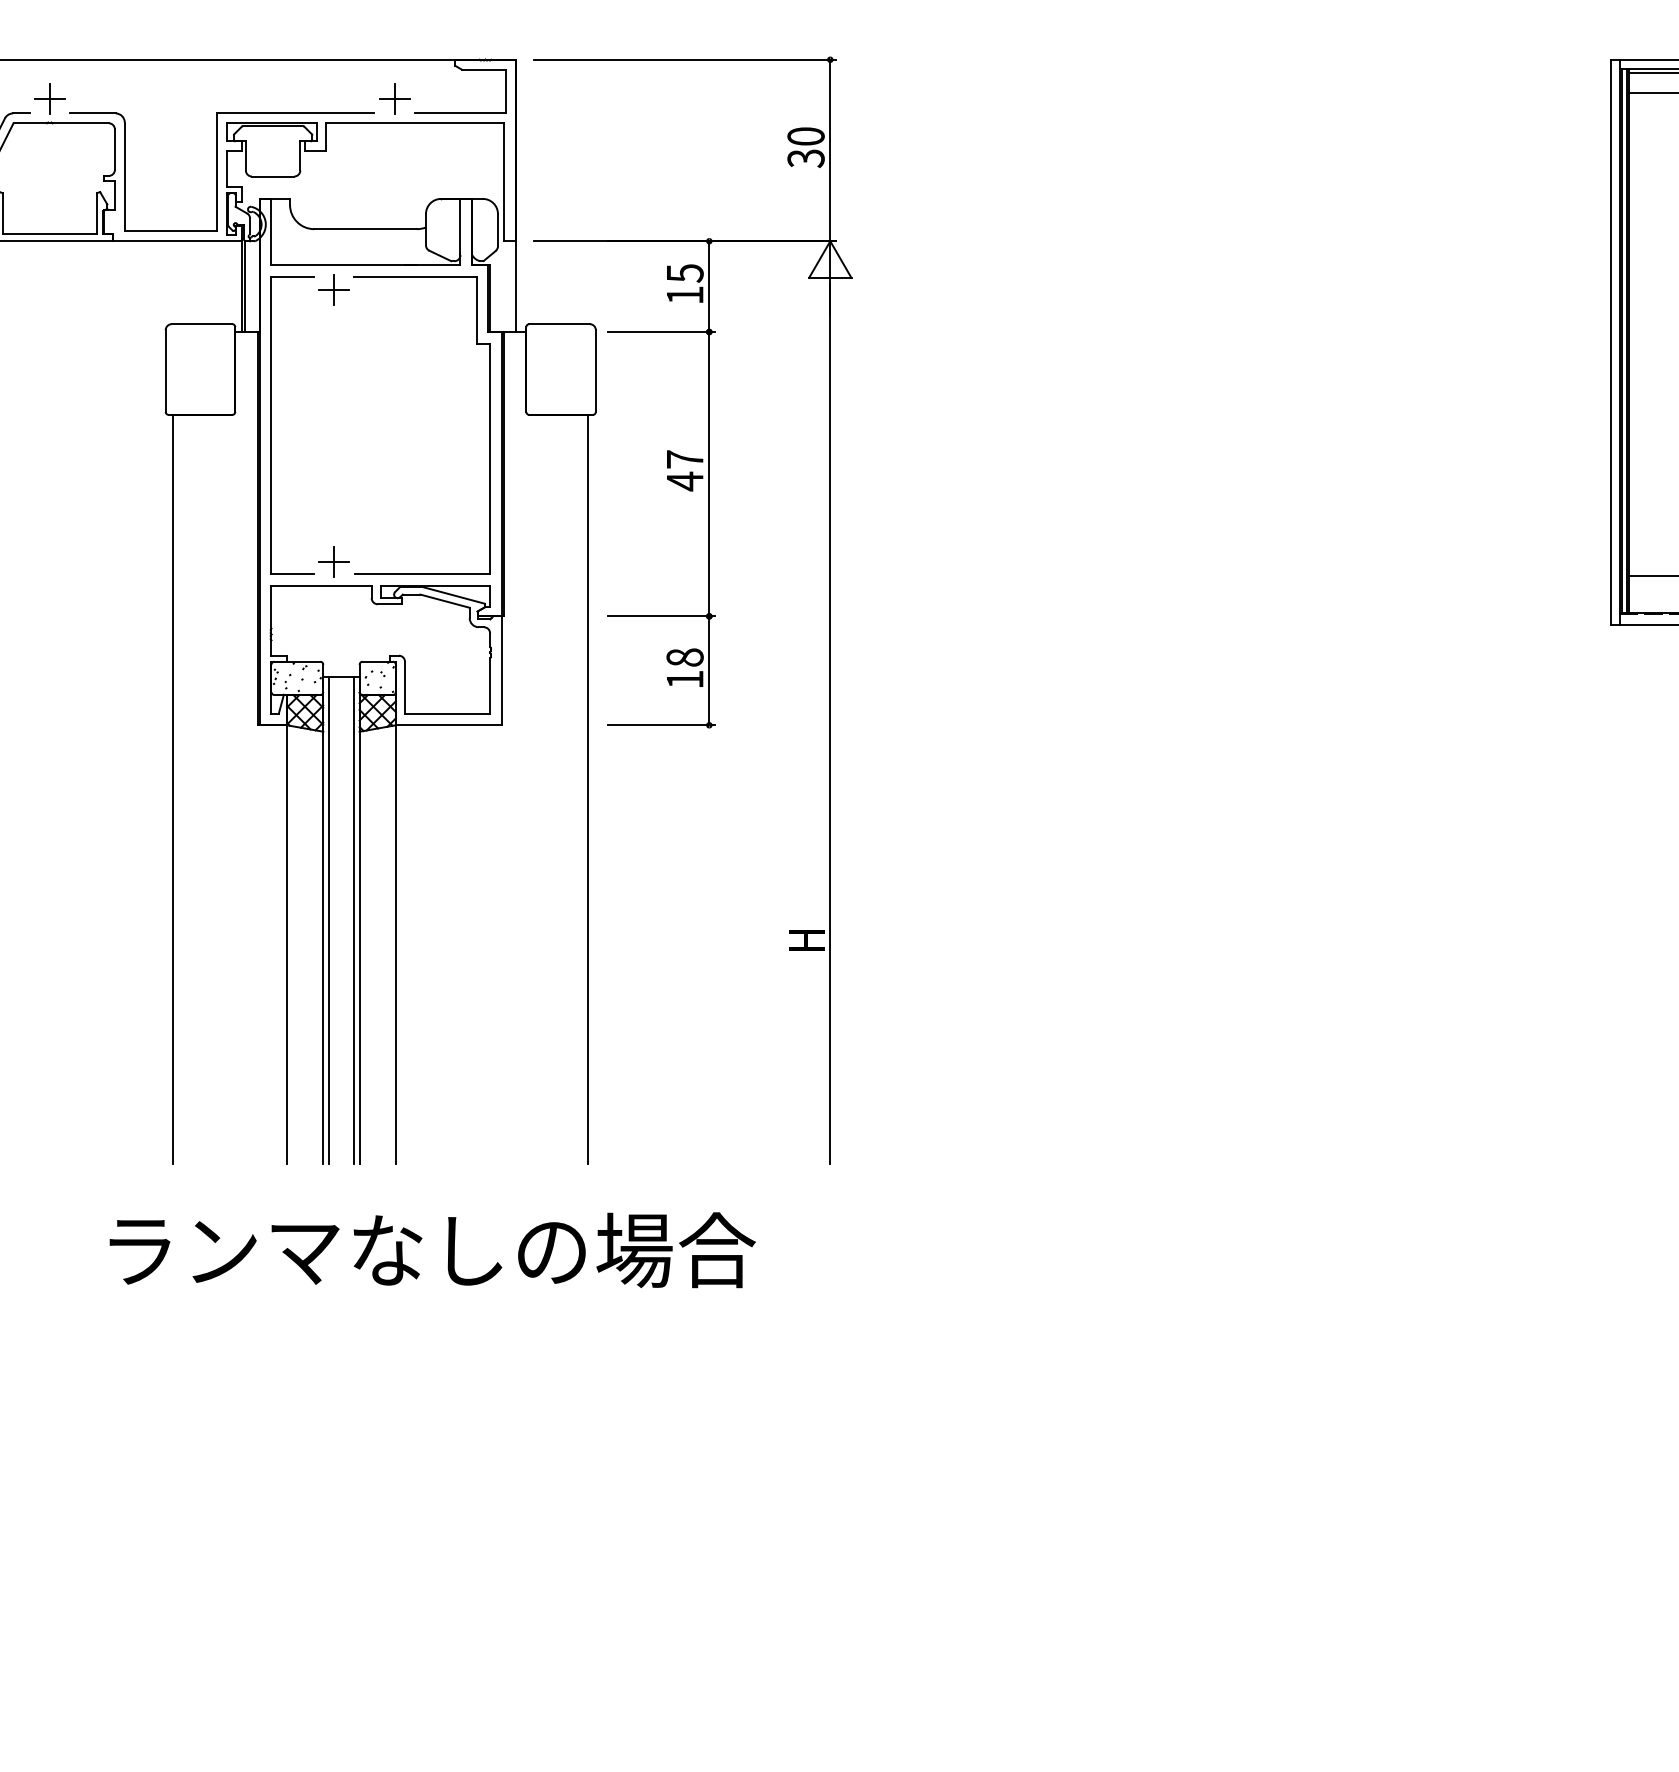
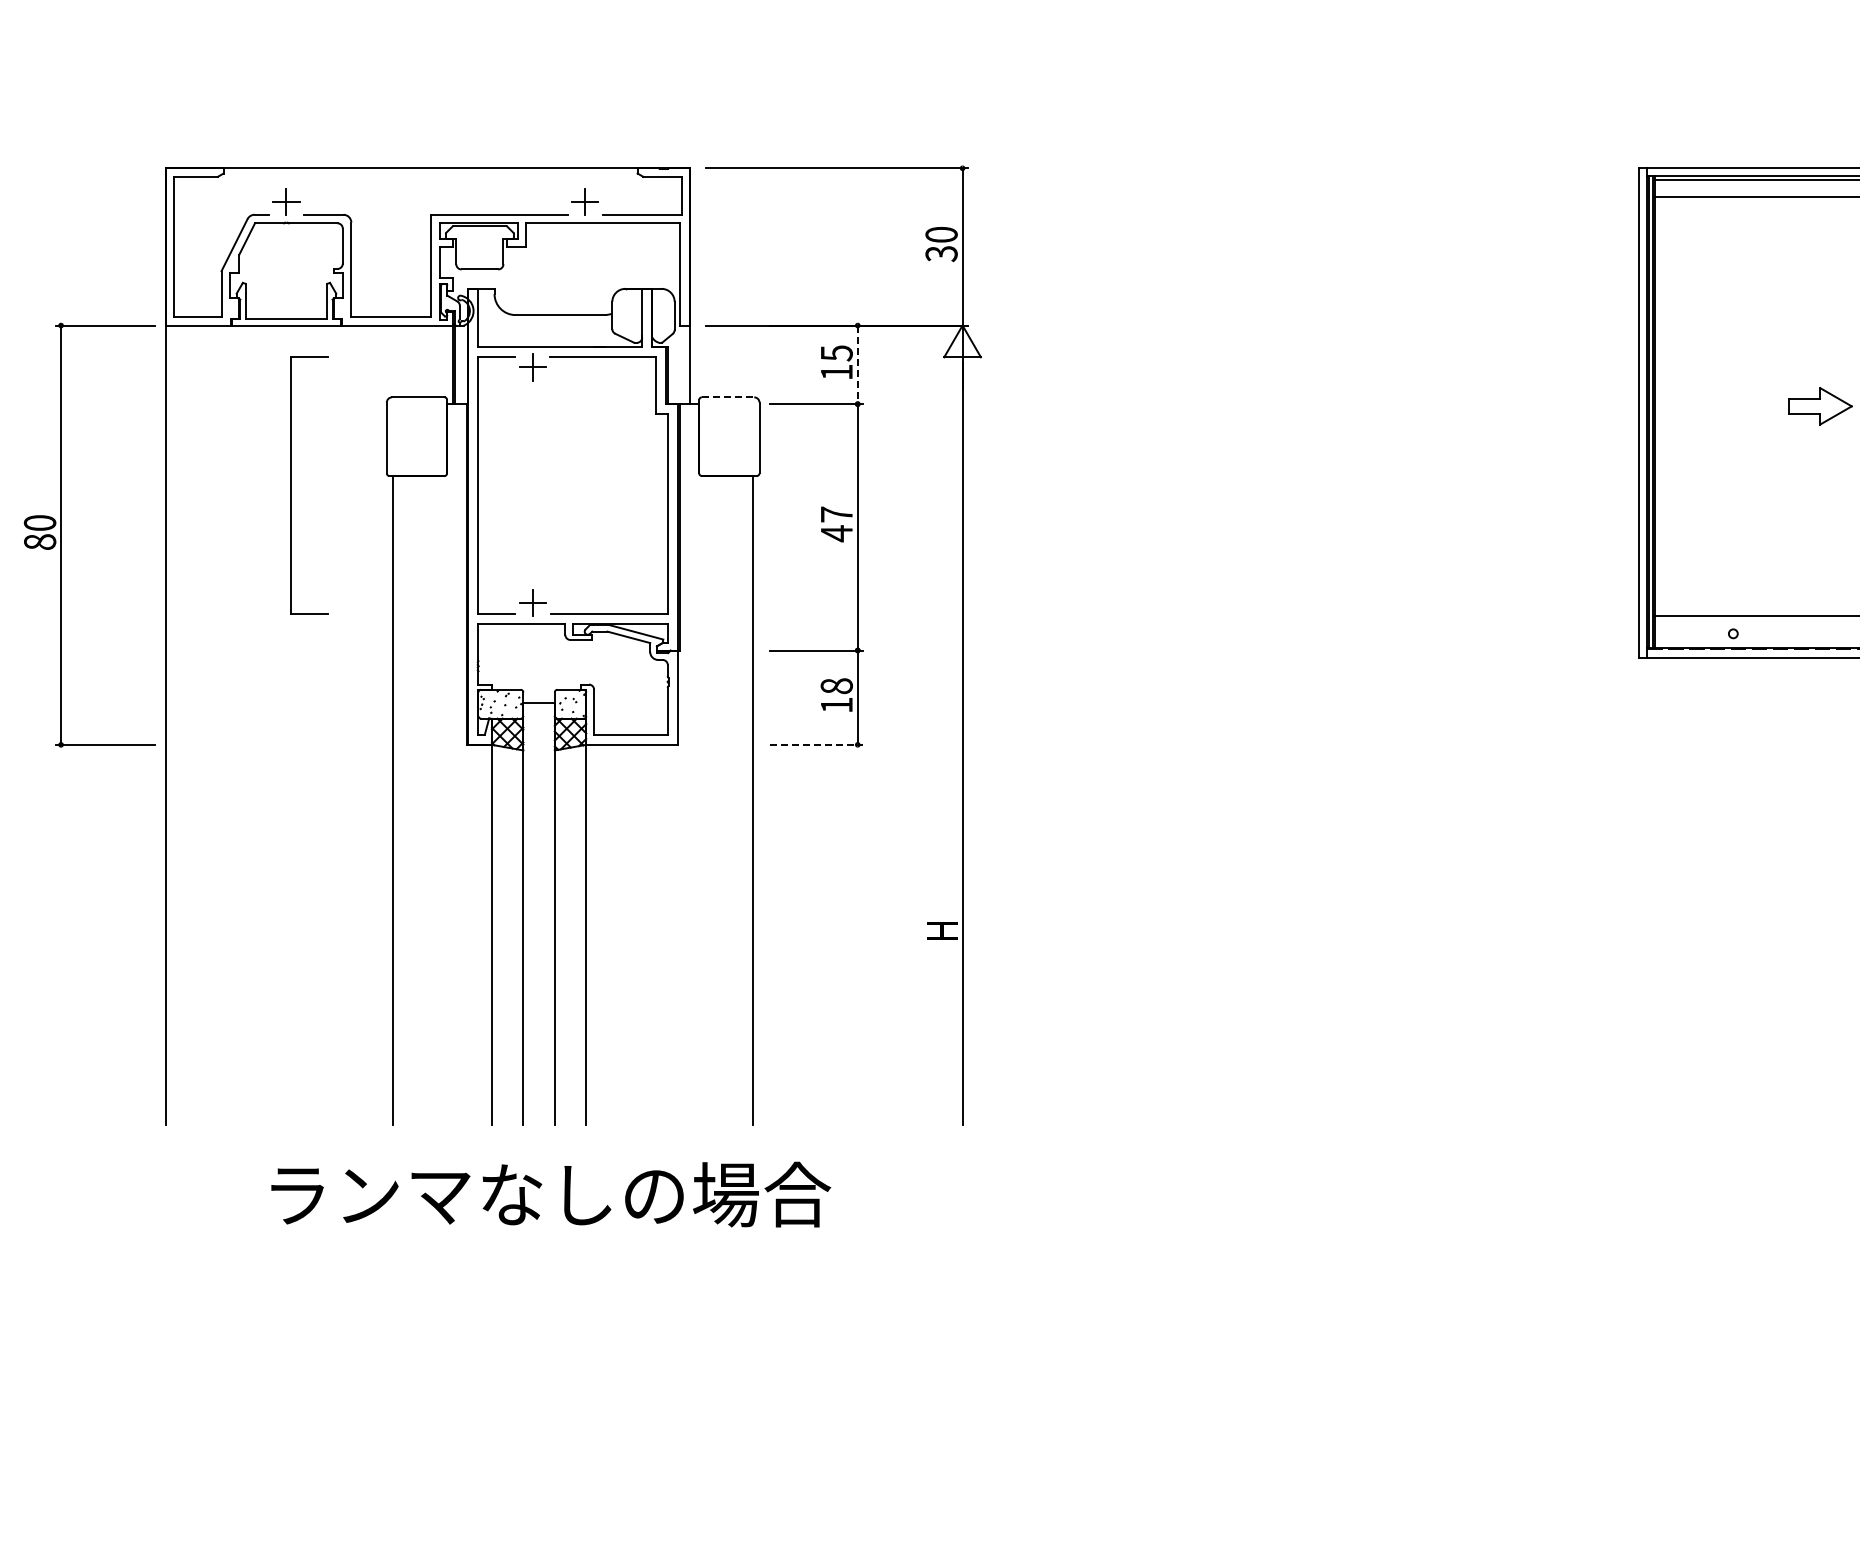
line: (708, 287) -> (857, 365), solid -> dashed
line: (560, 324) -> (728, 397), solid -> dashed
part: (55, 425) -> (291, 485), added
line: (661, 724) -> (816, 744), solid -> dashed
line: (329, 919) -> (528, 913), removed
line: (353, 919) -> (549, 913), removed
text: (433, 1250) -> (551, 1194), moved

